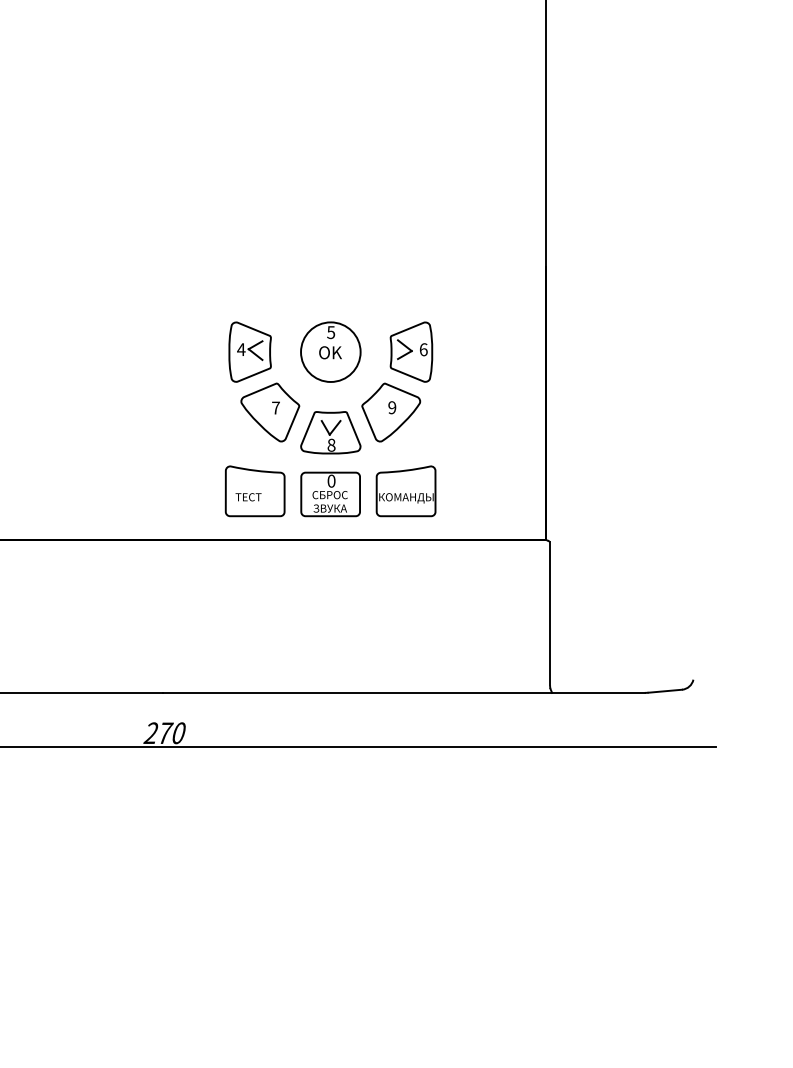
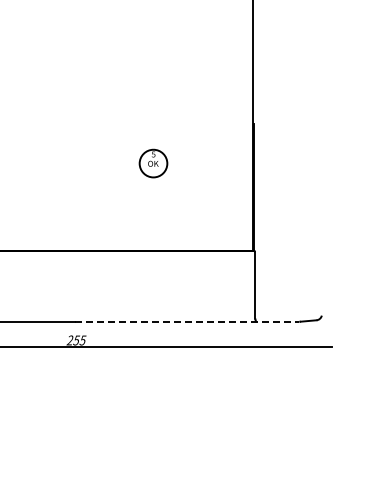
part: (328, 418) -> (152, 194), removed
line: (404, 692) -> (187, 321), solid -> dashed
text: (171, 733) -> (79, 340), 270 -> 255

